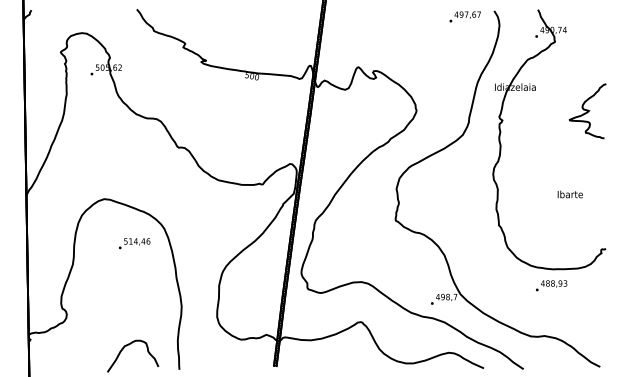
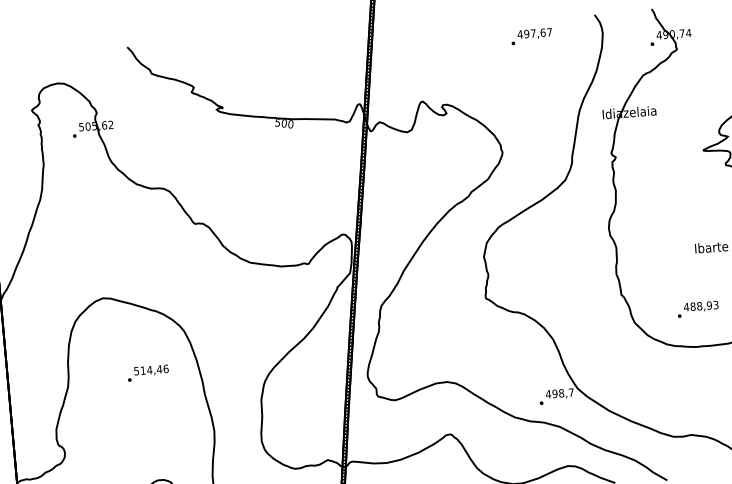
text: (464, 16) -> (530, 36), moved
text: (134, 243) -> (148, 373), moved
text: (551, 285) -> (697, 308), moved

